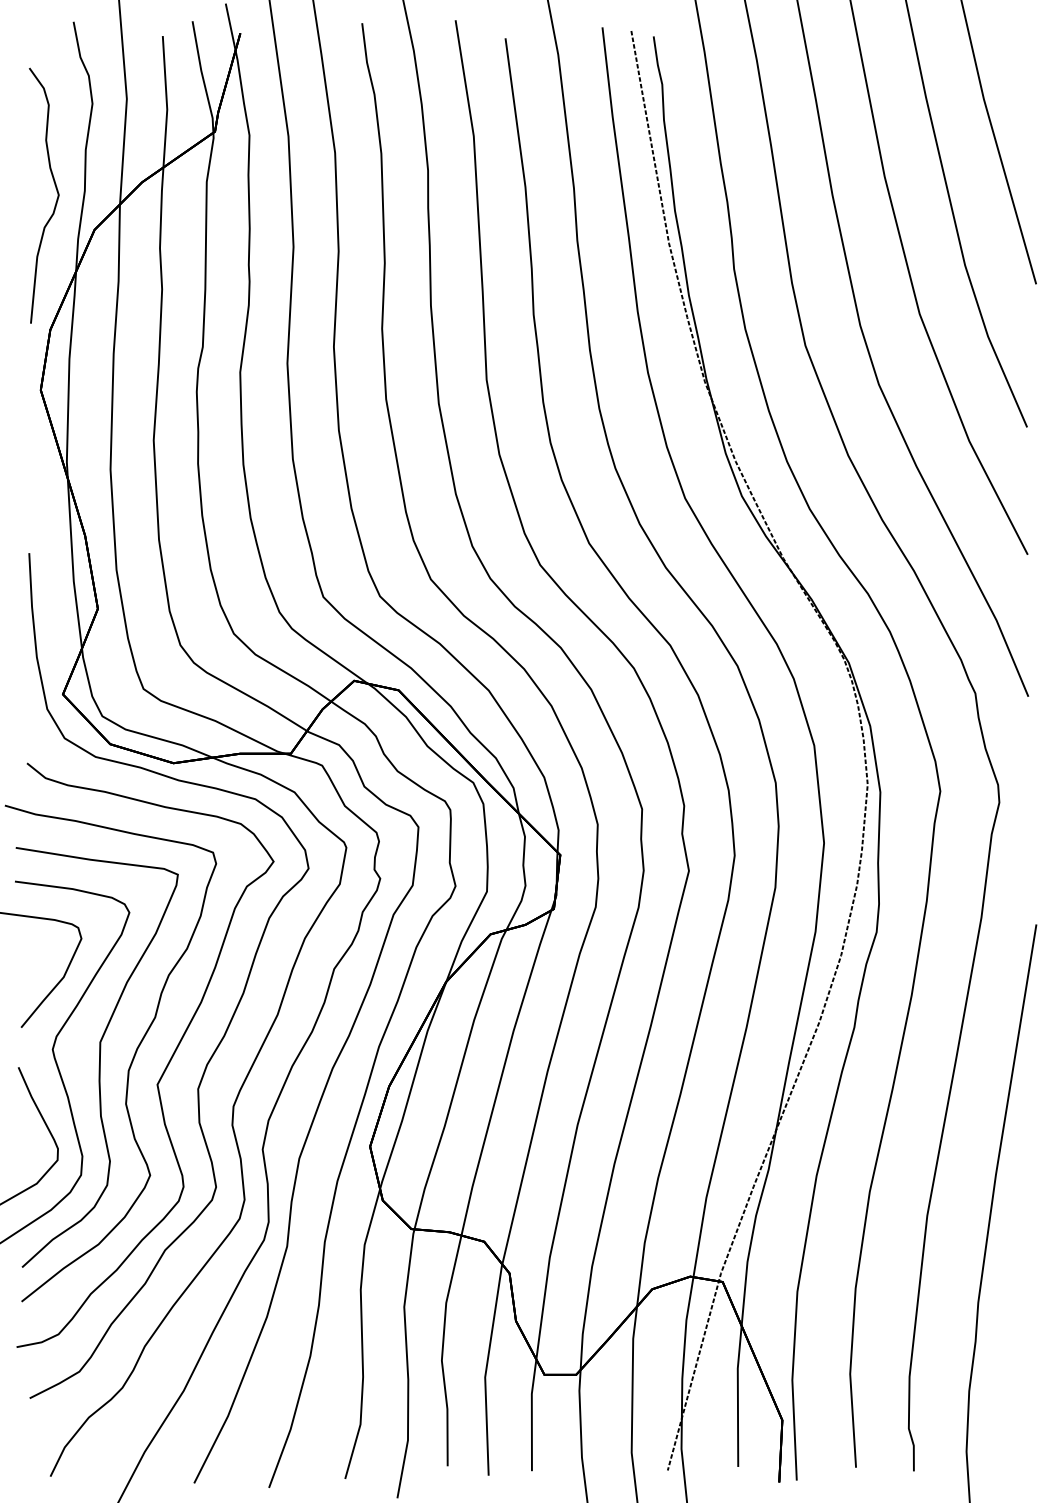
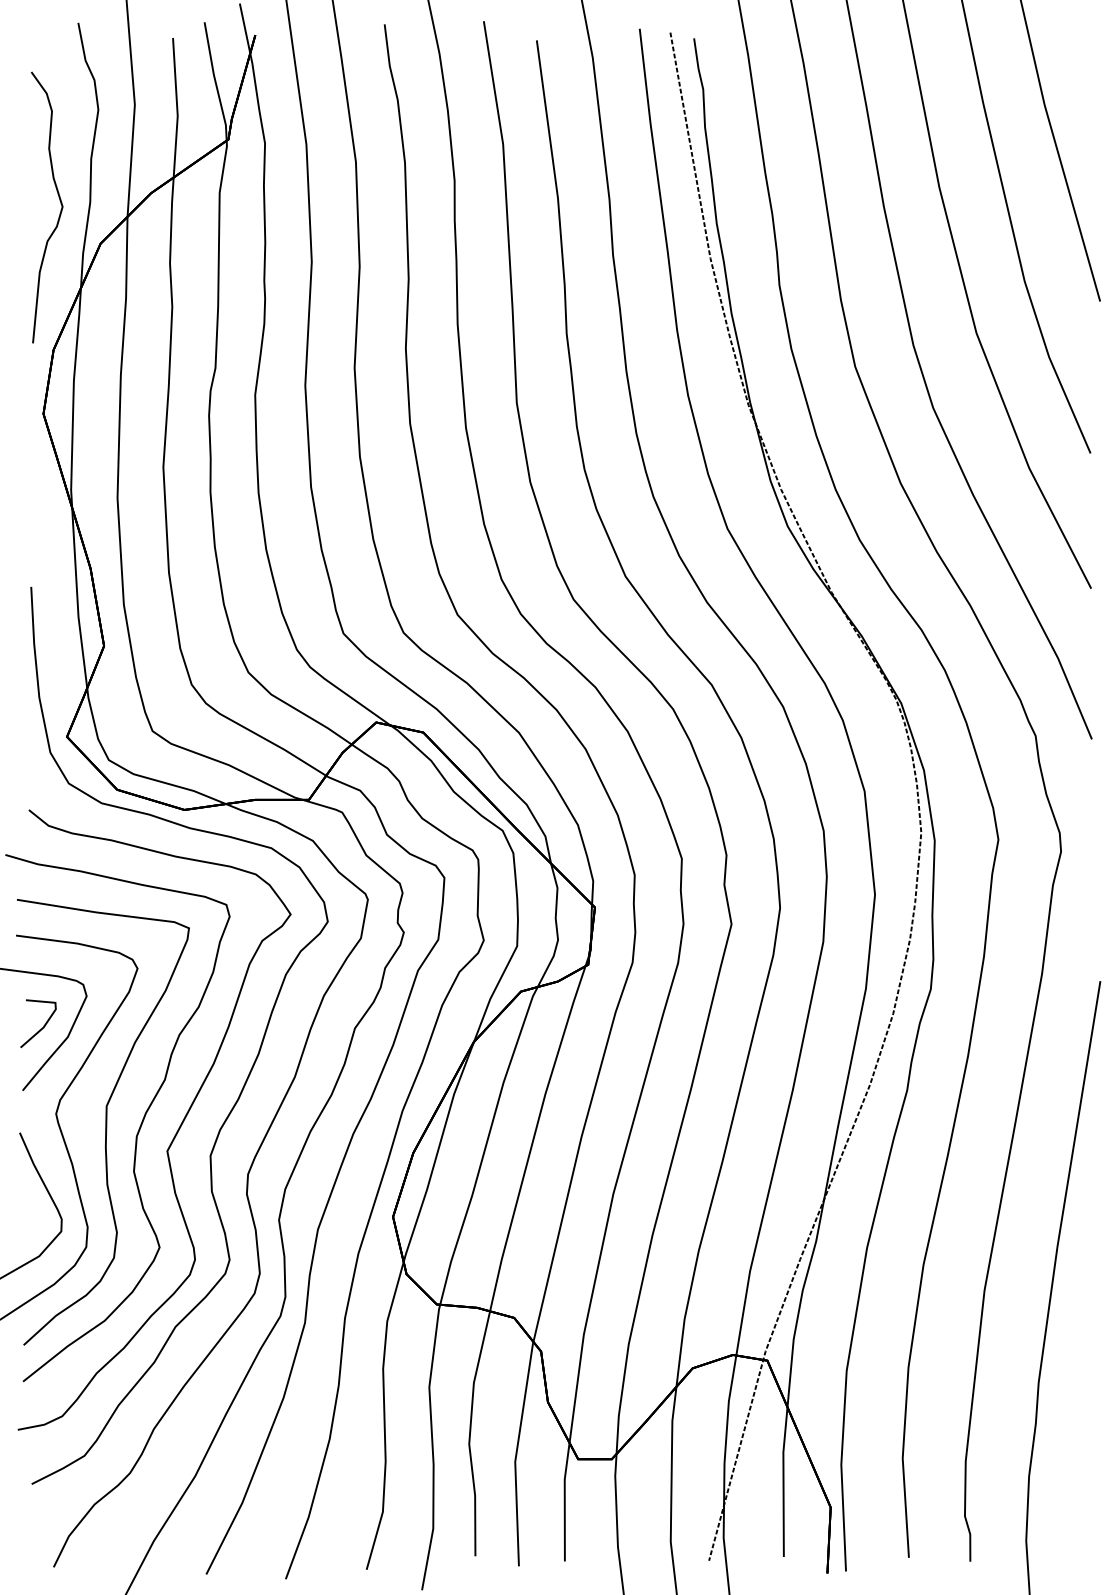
part: (36, 964) -> (38, 1023), added

